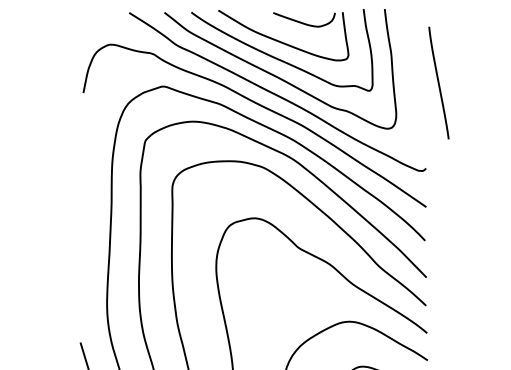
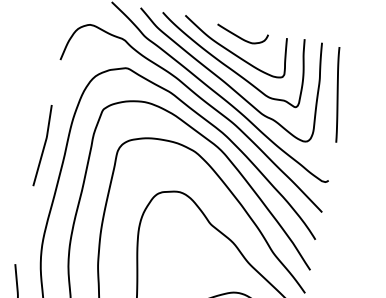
curve: (303, 22) -> (240, 37), moved
curve: (438, 82) -> (337, 94), moved
line: (84, 196) -> (43, 145), added

